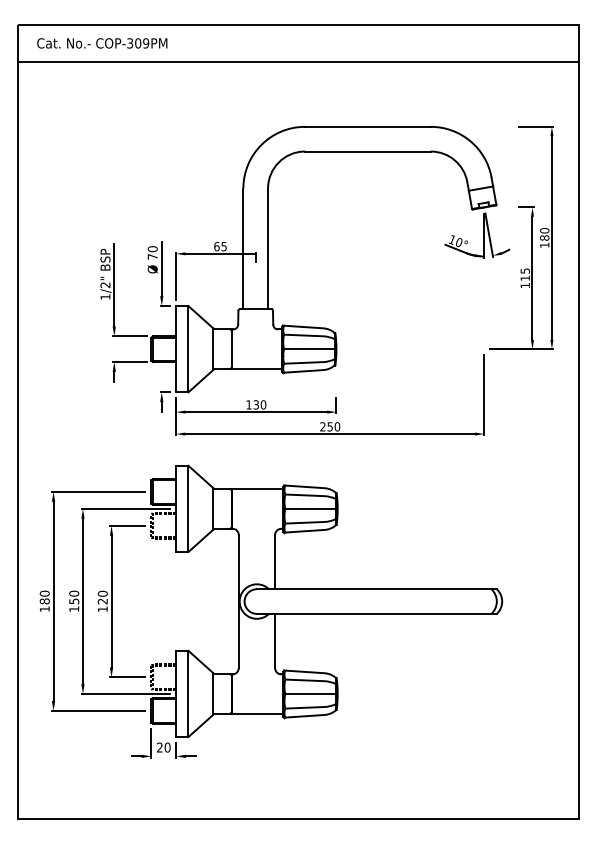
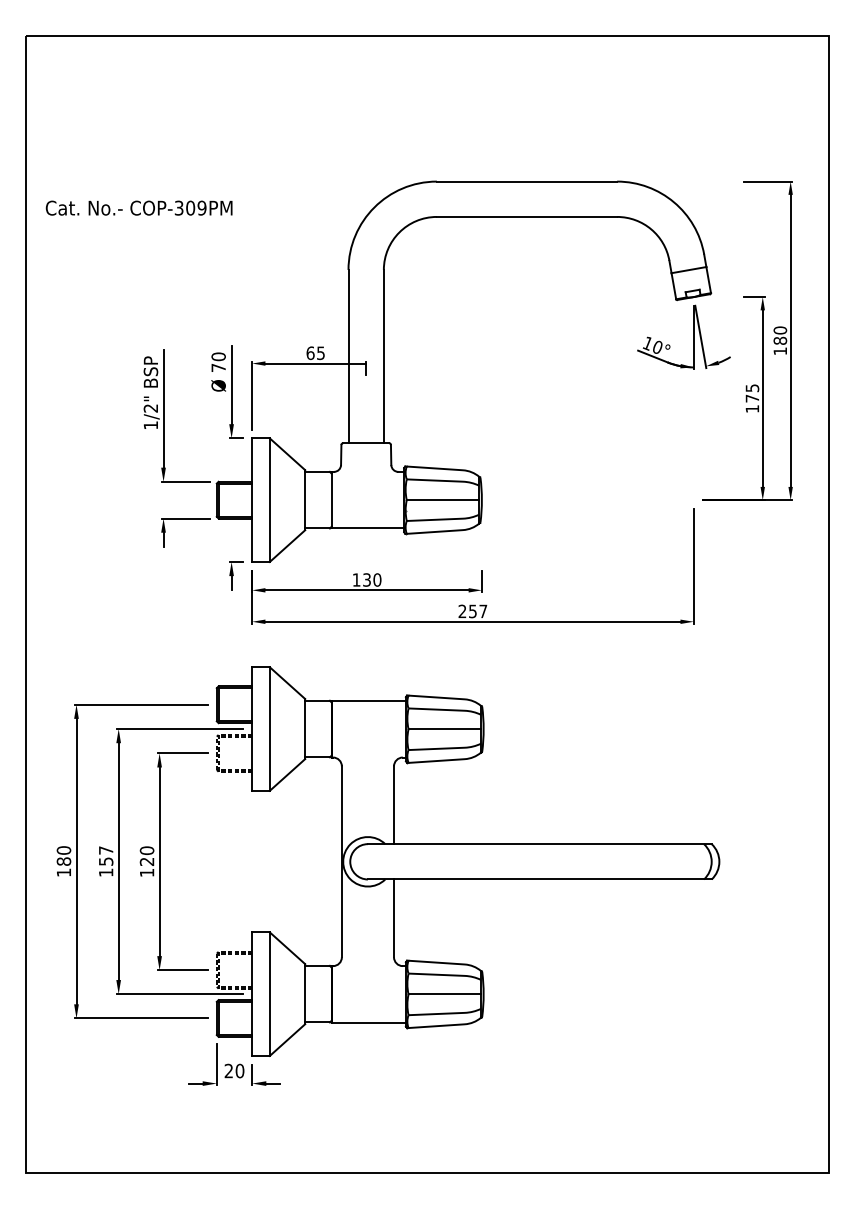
text: (102, 43) -> (139, 208), moved
line: (298, 61) -> (427, 87), removed
text: (524, 277) -> (751, 397), 115 -> 175
text: (337, 426) -> (483, 610), 250 -> 257
text: (74, 593) -> (106, 850), 150 -> 157

